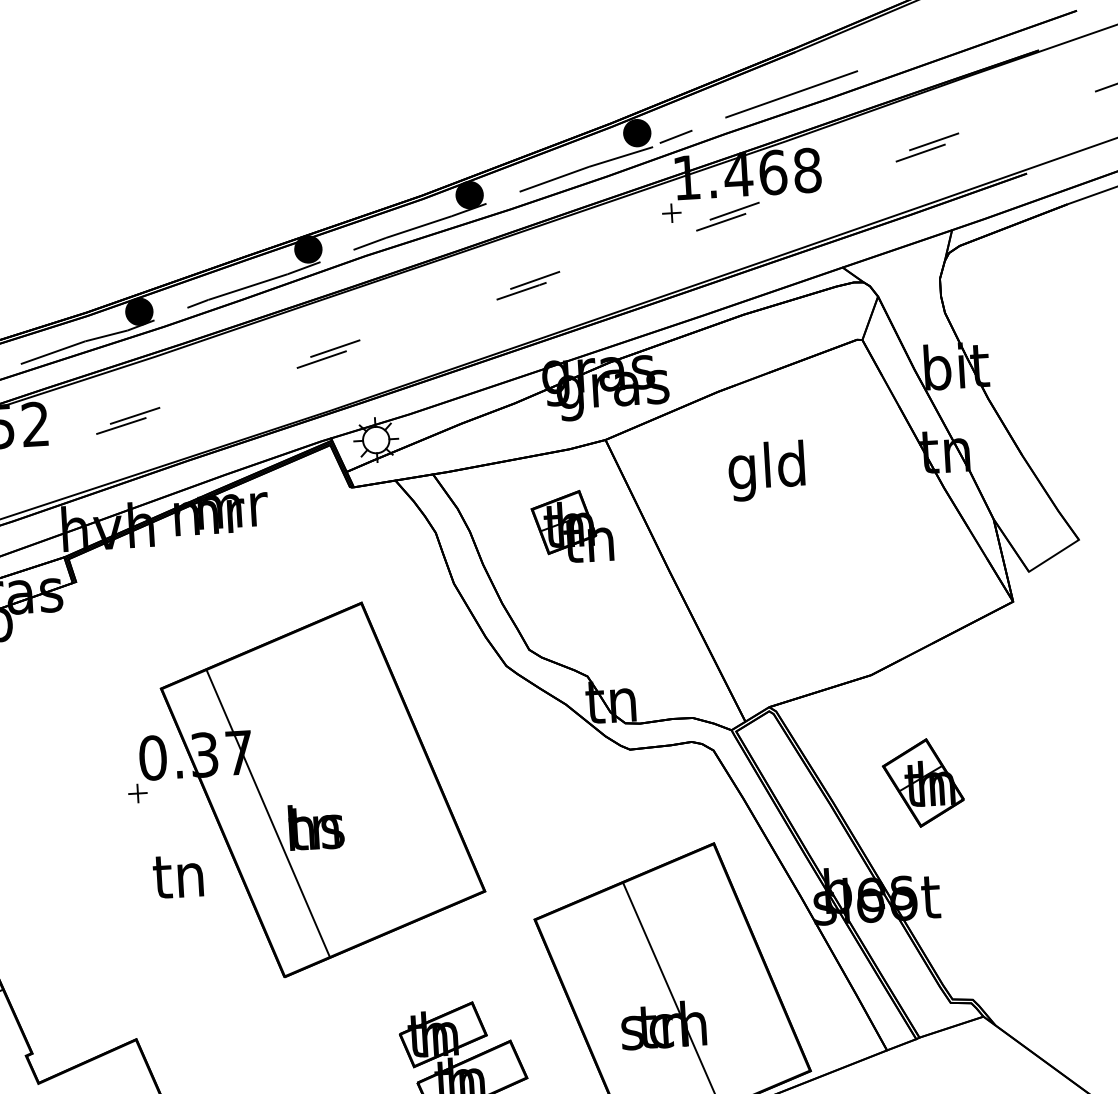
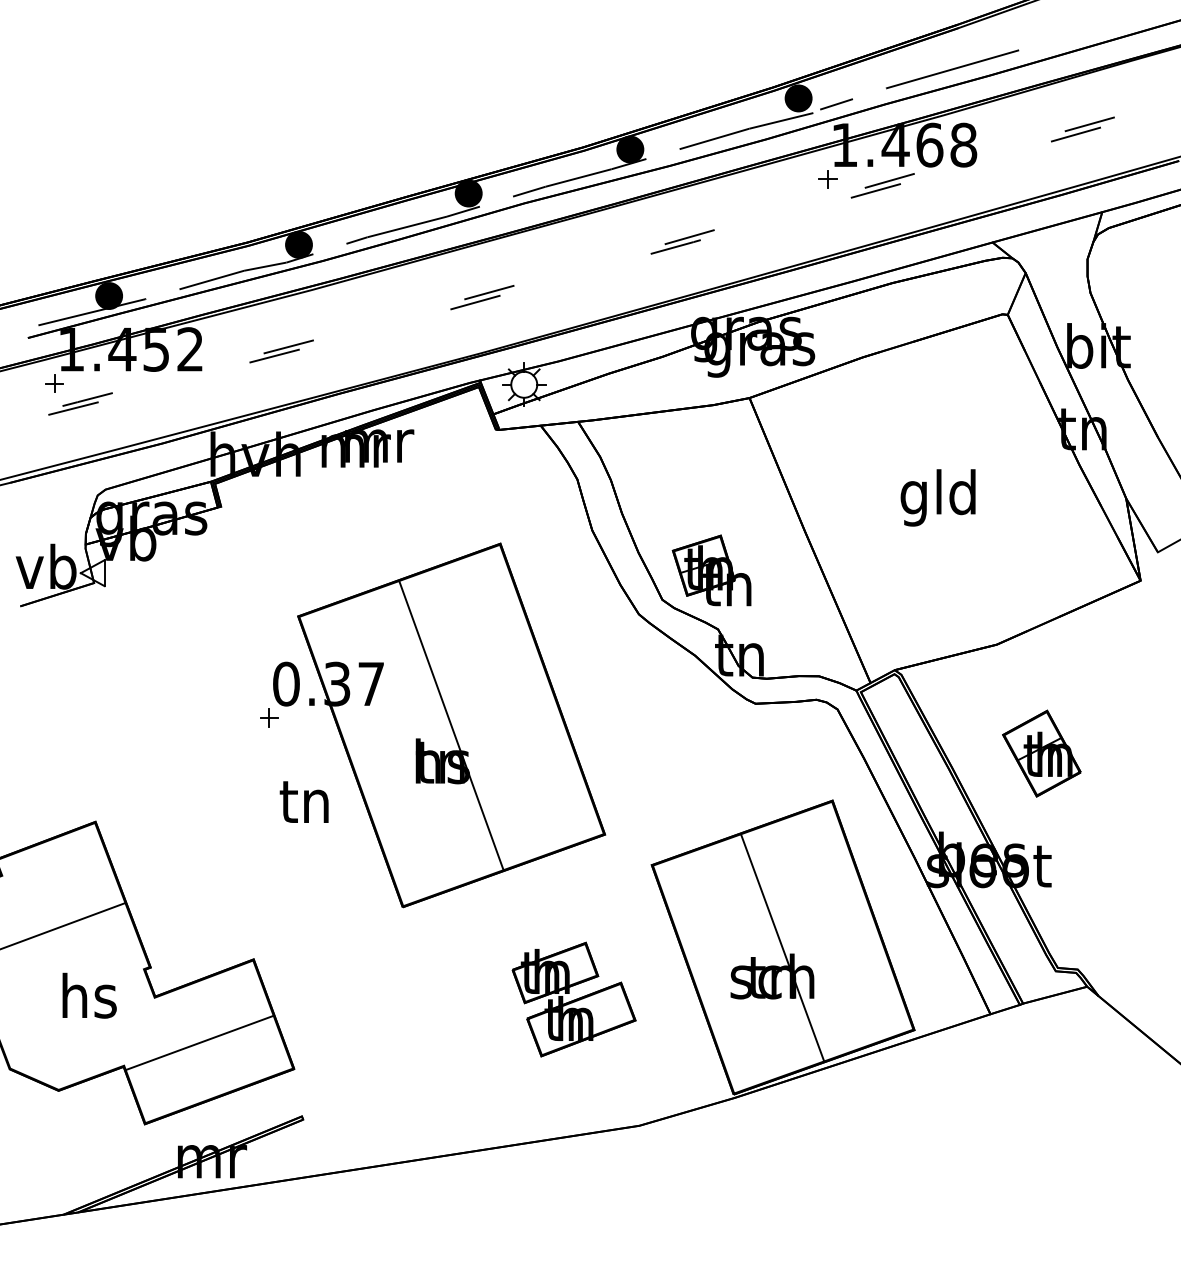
text: (766, 470) -> (937, 497), moved
part: (571, 526) -> (711, 570), moved
line: (268, 813) -> (451, 725), moved

